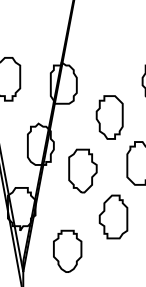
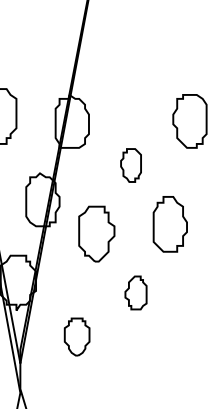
part: (109, 117) -> (130, 165), size x0.6
part: (113, 216) -> (135, 292), size x0.6
part: (67, 250) -> (76, 336), size x0.7

